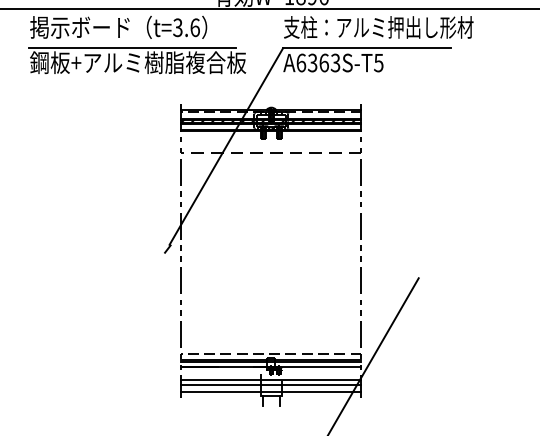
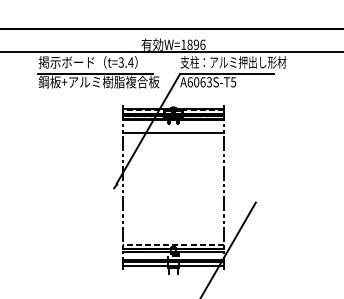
text: (194, 27) -> (130, 62), t=3.6 -> t=3.4
text: (312, 63) -> (196, 82), A6363S-T5 -> A6063S-T5
line: (271, 152) -> (173, 132), dashed -> solid

